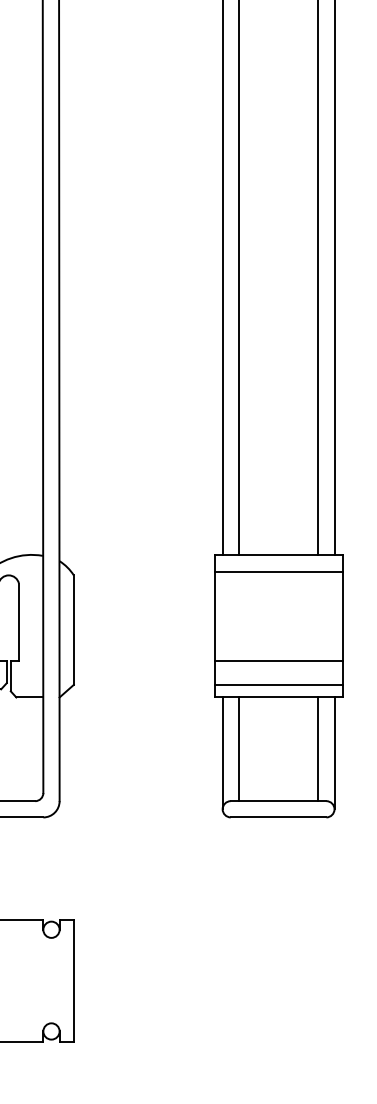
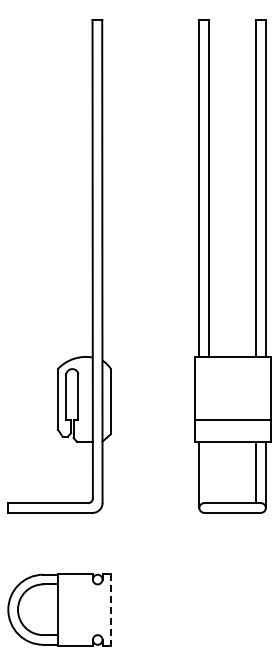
line: (278, 571) -> (232, 366), removed
line: (278, 685) -> (232, 434), removed
line: (239, 749) -> (209, 472), removed
line: (74, 981) -> (111, 610), solid -> dashed

